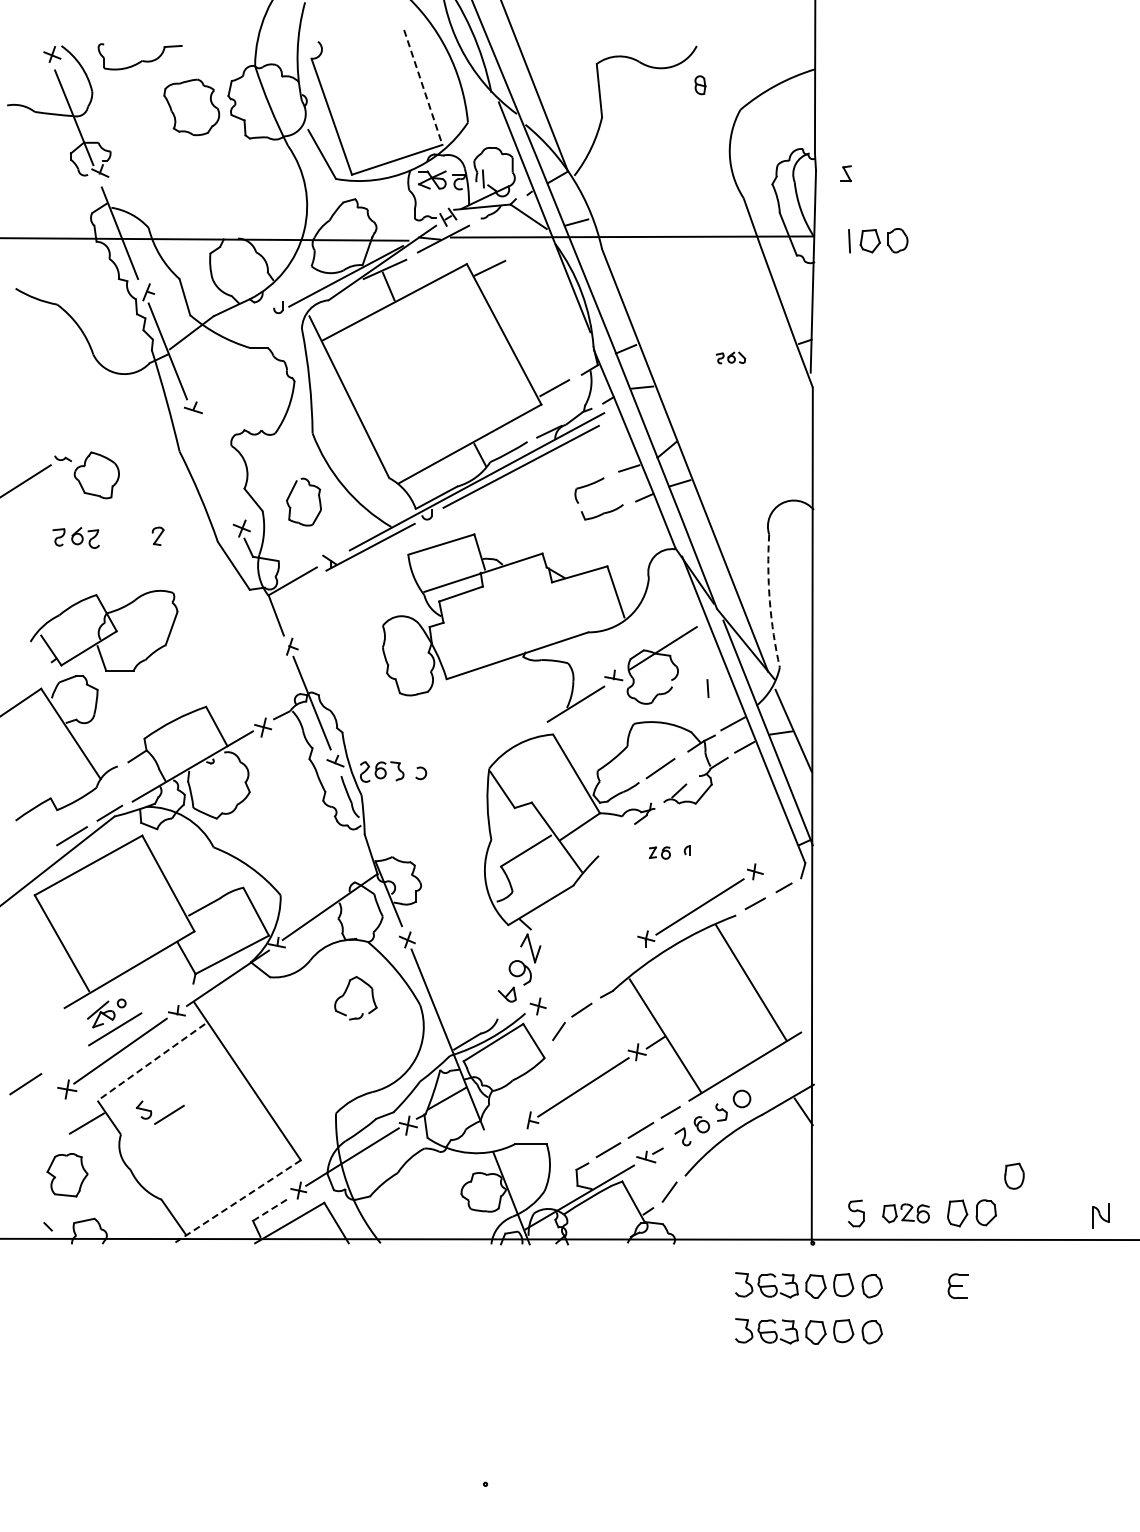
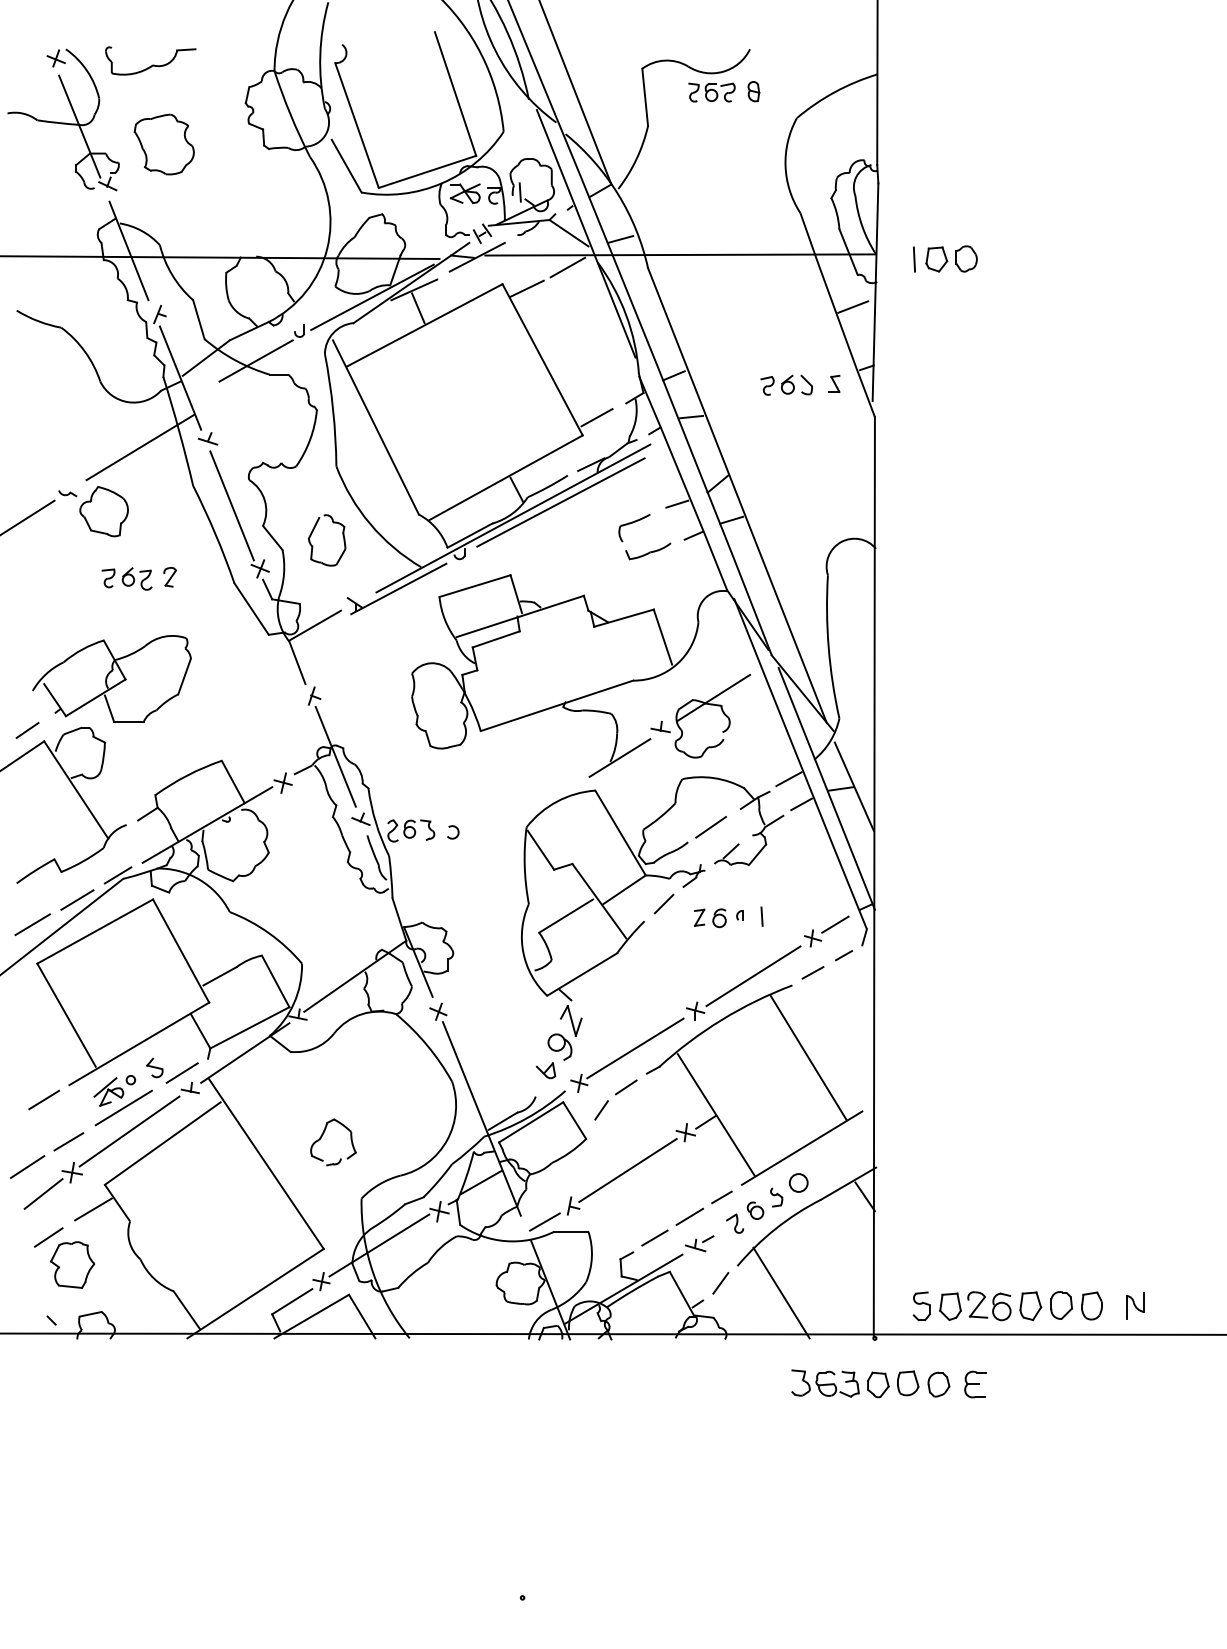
part: (661, 85) -> (712, 91), added
line: (423, 87) -> (455, 94), dashed -> solid
part: (191, 107) -> (164, 144), moved
part: (845, 173) -> (833, 383), moved
line: (527, 248) -> (567, 267), added
line: (792, 285) -> (853, 307), added
line: (238, 335) -> (256, 361), added
part: (730, 357) -> (786, 384), size x1.67
line: (130, 415) -> (140, 447), added
line: (215, 469) -> (231, 505), added
part: (75, 537) -> (126, 578), moved
arc: (769, 601) -> (828, 647), dashed -> solid
line: (25, 678) -> (27, 730), added
line: (707, 688) -> (761, 916), moved
line: (616, 839) -> (663, 903), added
part: (659, 852) -> (709, 917), size x1.43
line: (30, 858) -> (32, 924), added
line: (775, 858) -> (834, 924), added
line: (590, 973) -> (635, 1047), added
part: (345, 993) -> (322, 1137), moved
line: (41, 1021) -> (44, 1099), added
line: (63, 1060) -> (68, 1141), added
line: (150, 1062) -> (161, 1143), dashed -> solid
line: (40, 1109) -> (43, 1194), added
part: (161, 1118) -> (173, 1076), moved
line: (506, 1135) -> (545, 1222), added
line: (45, 1149) -> (48, 1237), added
part: (1014, 1175) -> (1092, 1305), moved
line: (237, 1201) -> (255, 1293), dashed -> solid
line: (726, 1201) -> (781, 1293), added
line: (271, 1209) -> (292, 1301), dashed -> solid
part: (905, 1213) -> (974, 1306), size x1.43
part: (1100, 1215) -> (1135, 1305), moved
part: (957, 1285) -> (974, 1383), moved
part: (808, 1331) -> (870, 1433), removed

